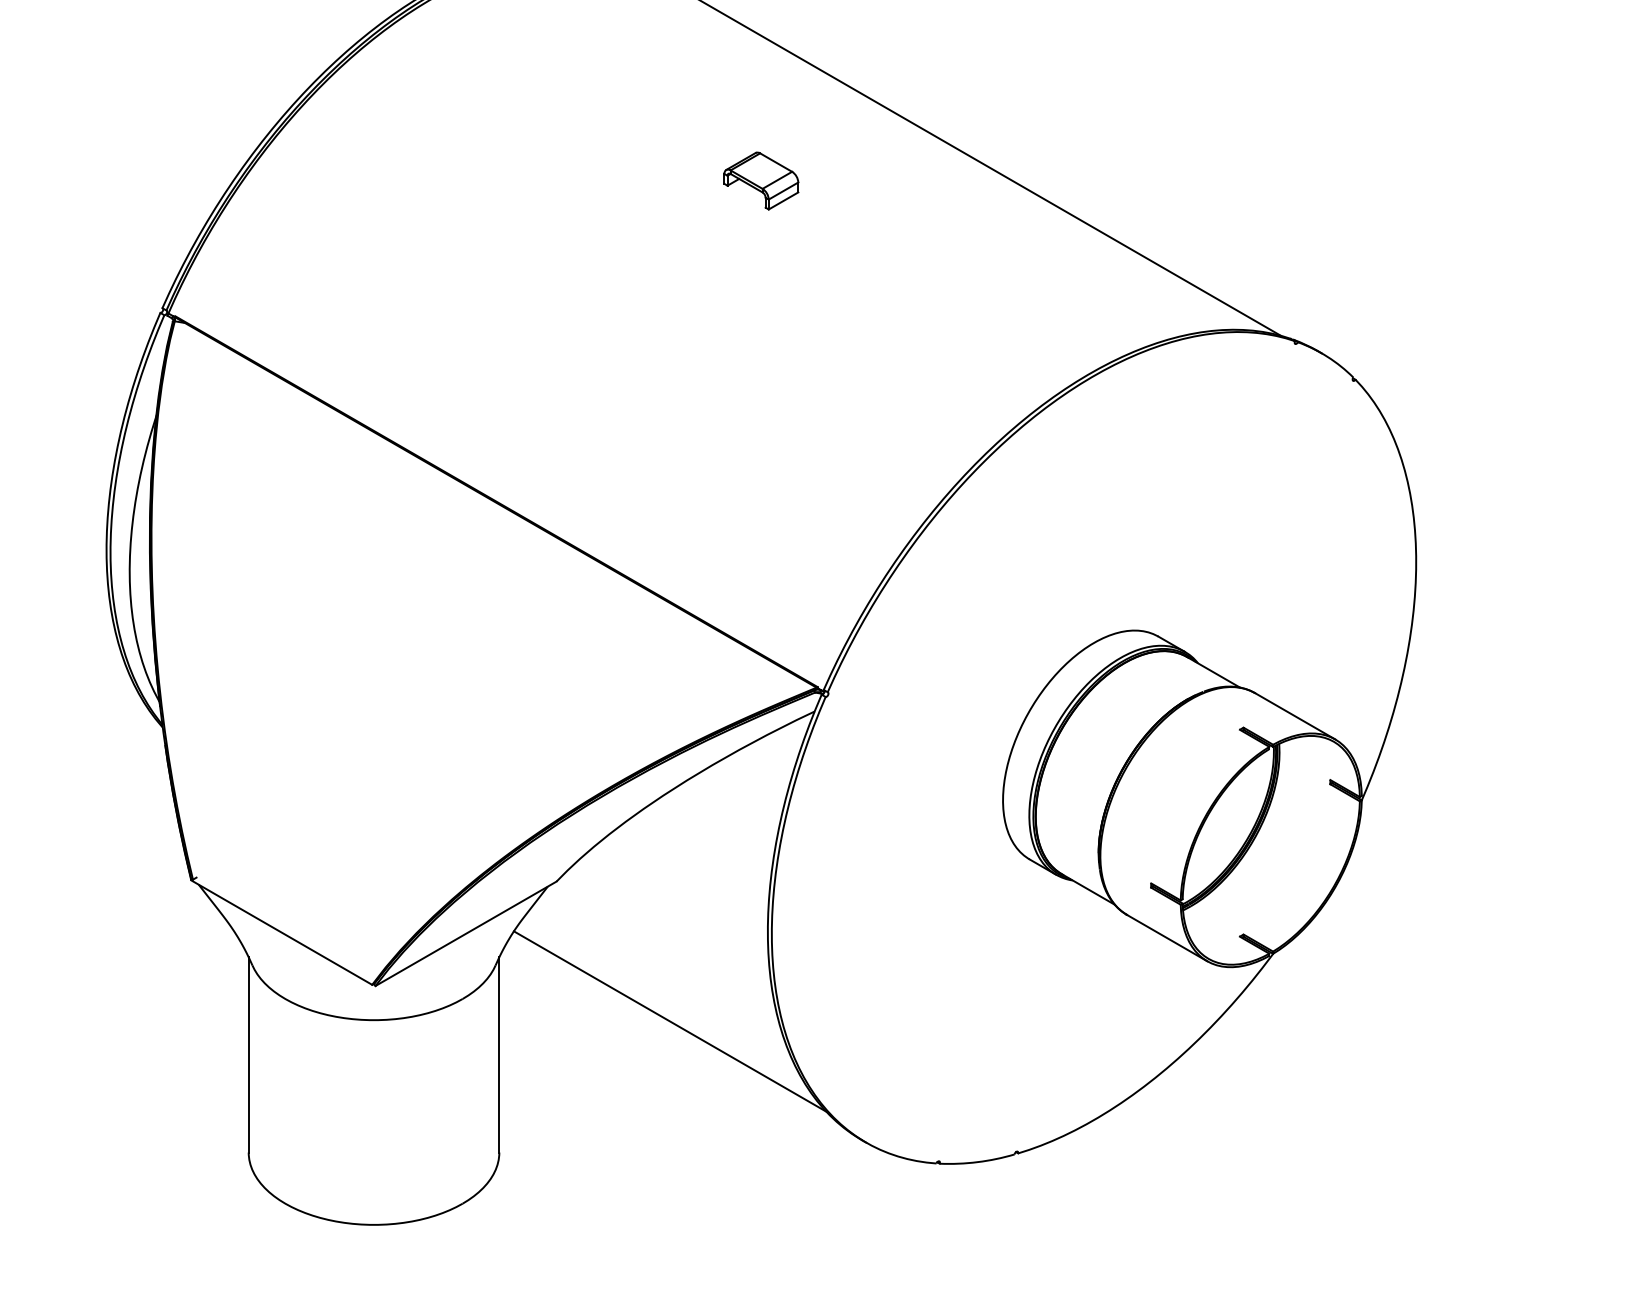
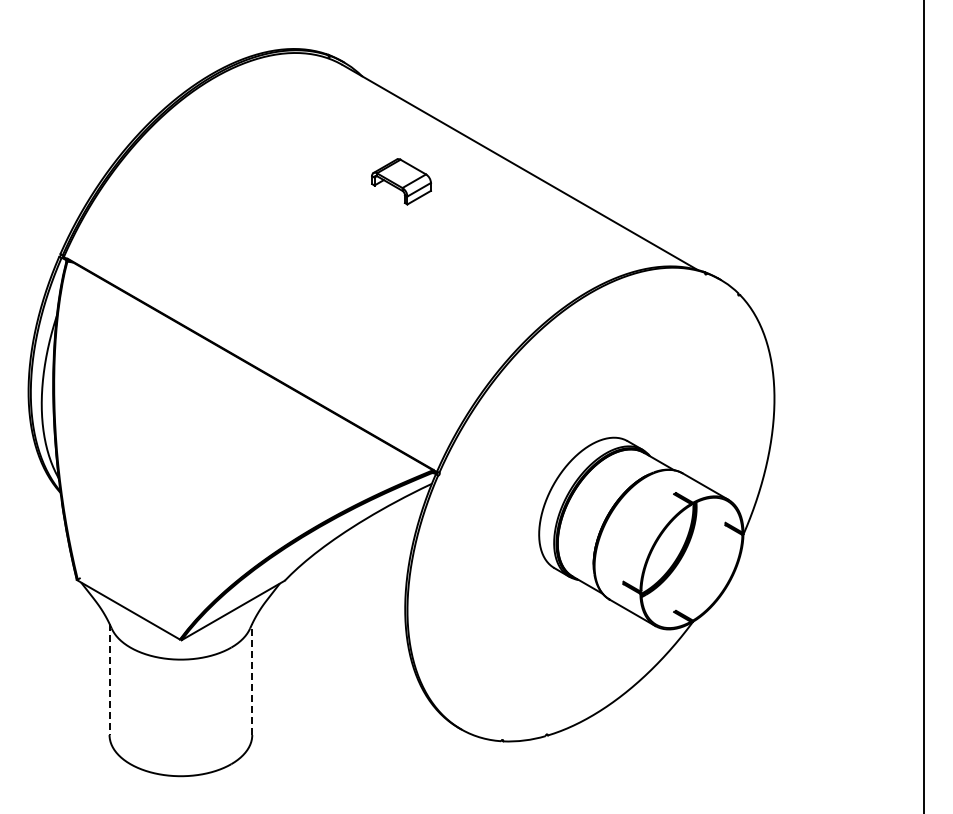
part: (761, 180) -> (401, 181), size x1.4
line: (670, 1021) -> (349, 660), removed
line: (248, 1055) -> (109, 679), solid -> dashed
line: (499, 1055) -> (252, 679), solid -> dashed

